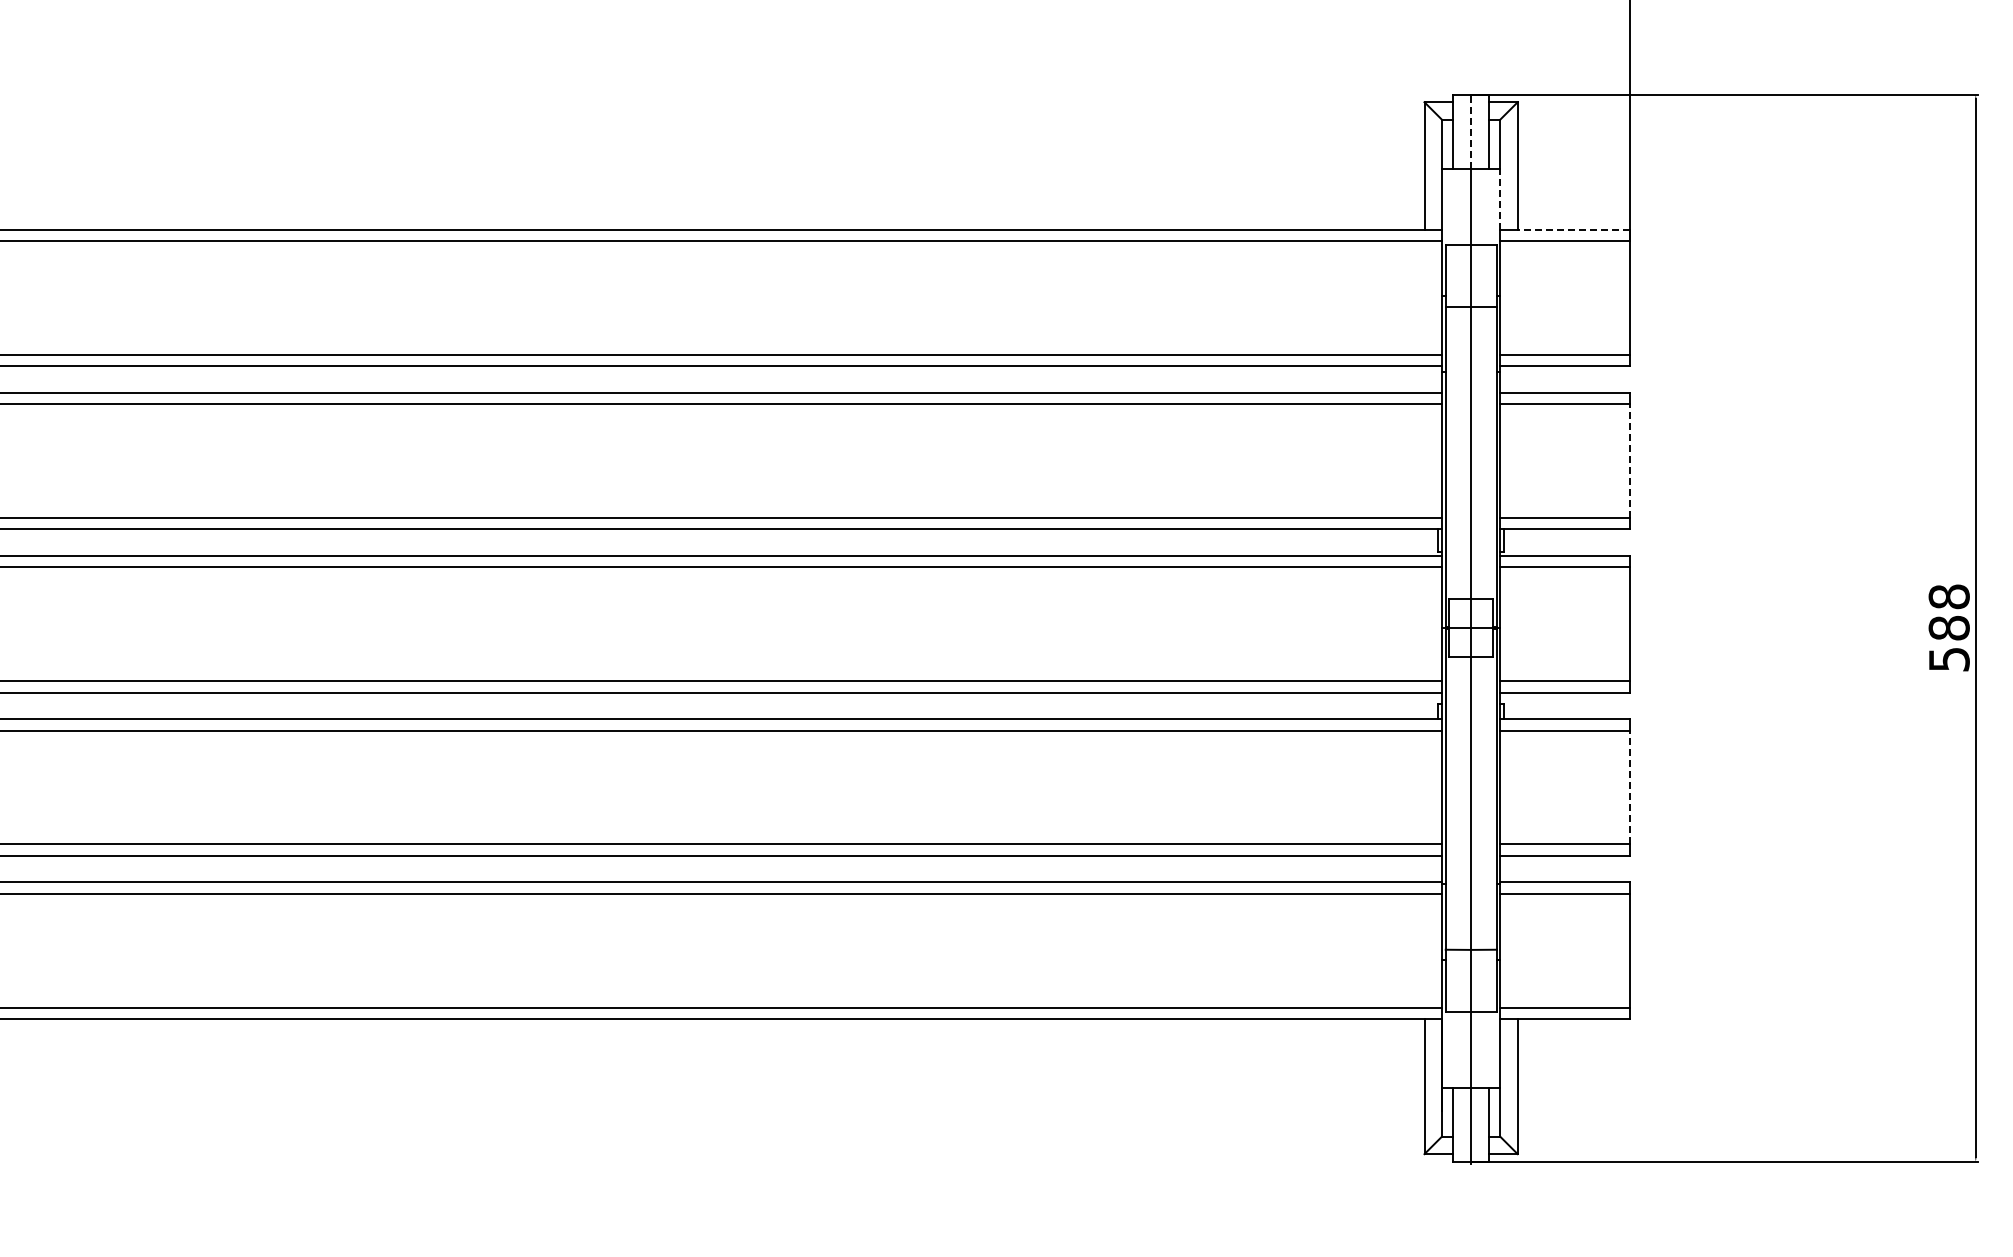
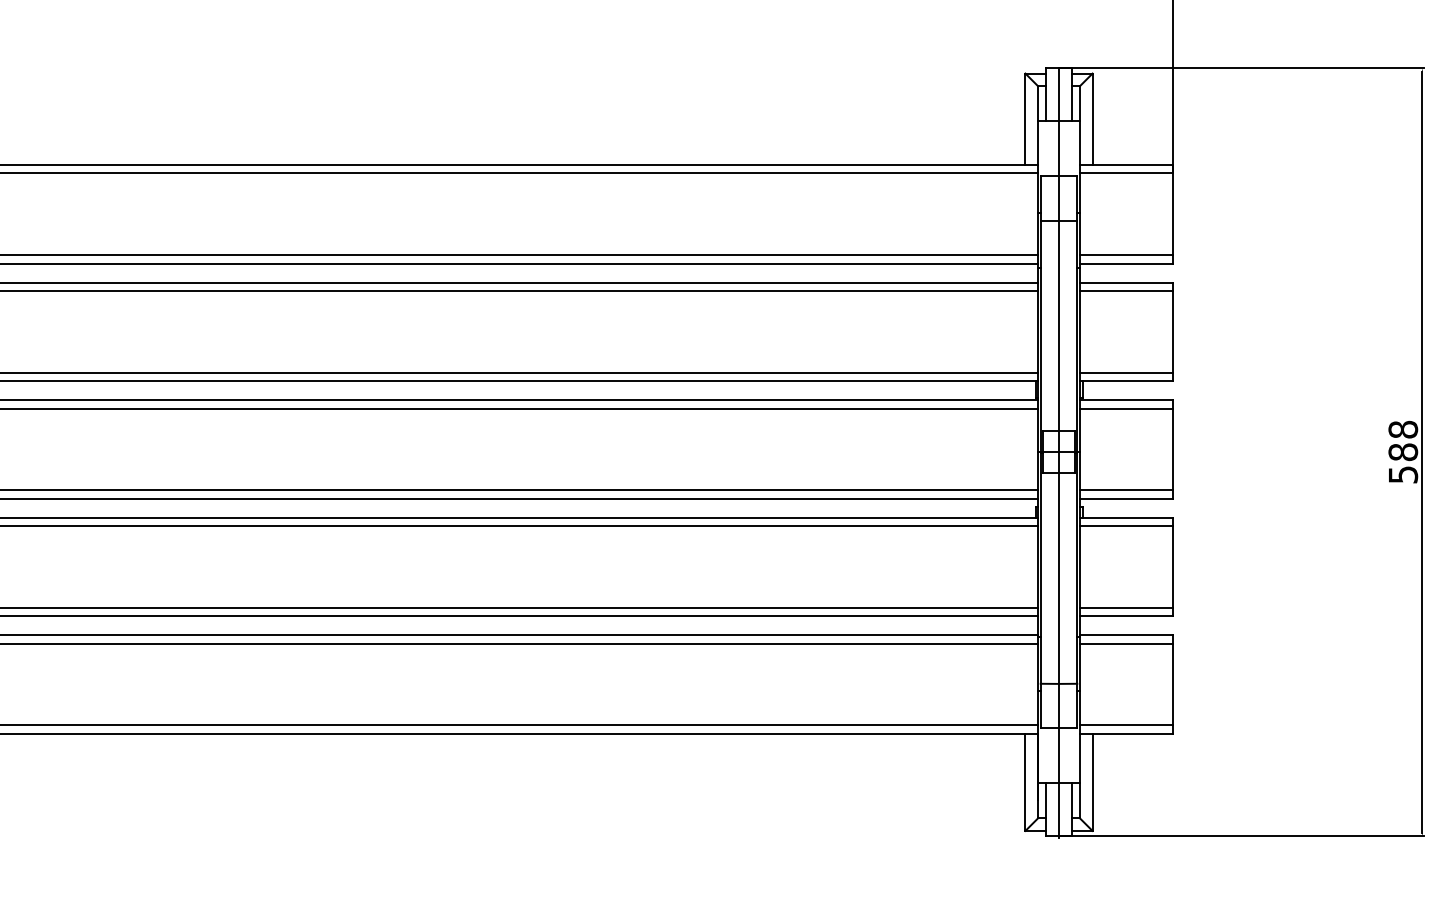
line: (1471, 131) -> (1059, 94), dashed -> solid
line: (1500, 198) -> (1080, 142), dashed -> solid
line: (1573, 229) -> (1132, 165), dashed -> solid
line: (1629, 461) -> (1173, 332), dashed -> solid
line: (1629, 787) -> (1173, 566), dashed -> solid

